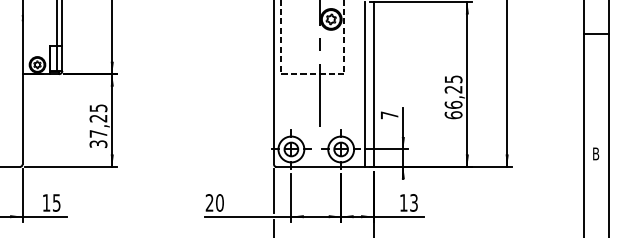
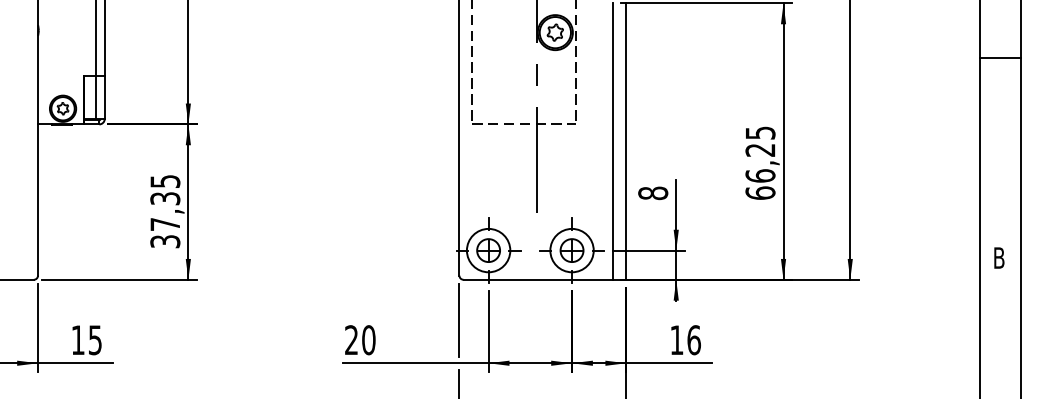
text: (389, 115) -> (653, 193), 7 -> 8
text: (98, 118) -> (165, 198), 37,25 -> 37,35
text: (414, 202) -> (694, 339), 13 -> 16

